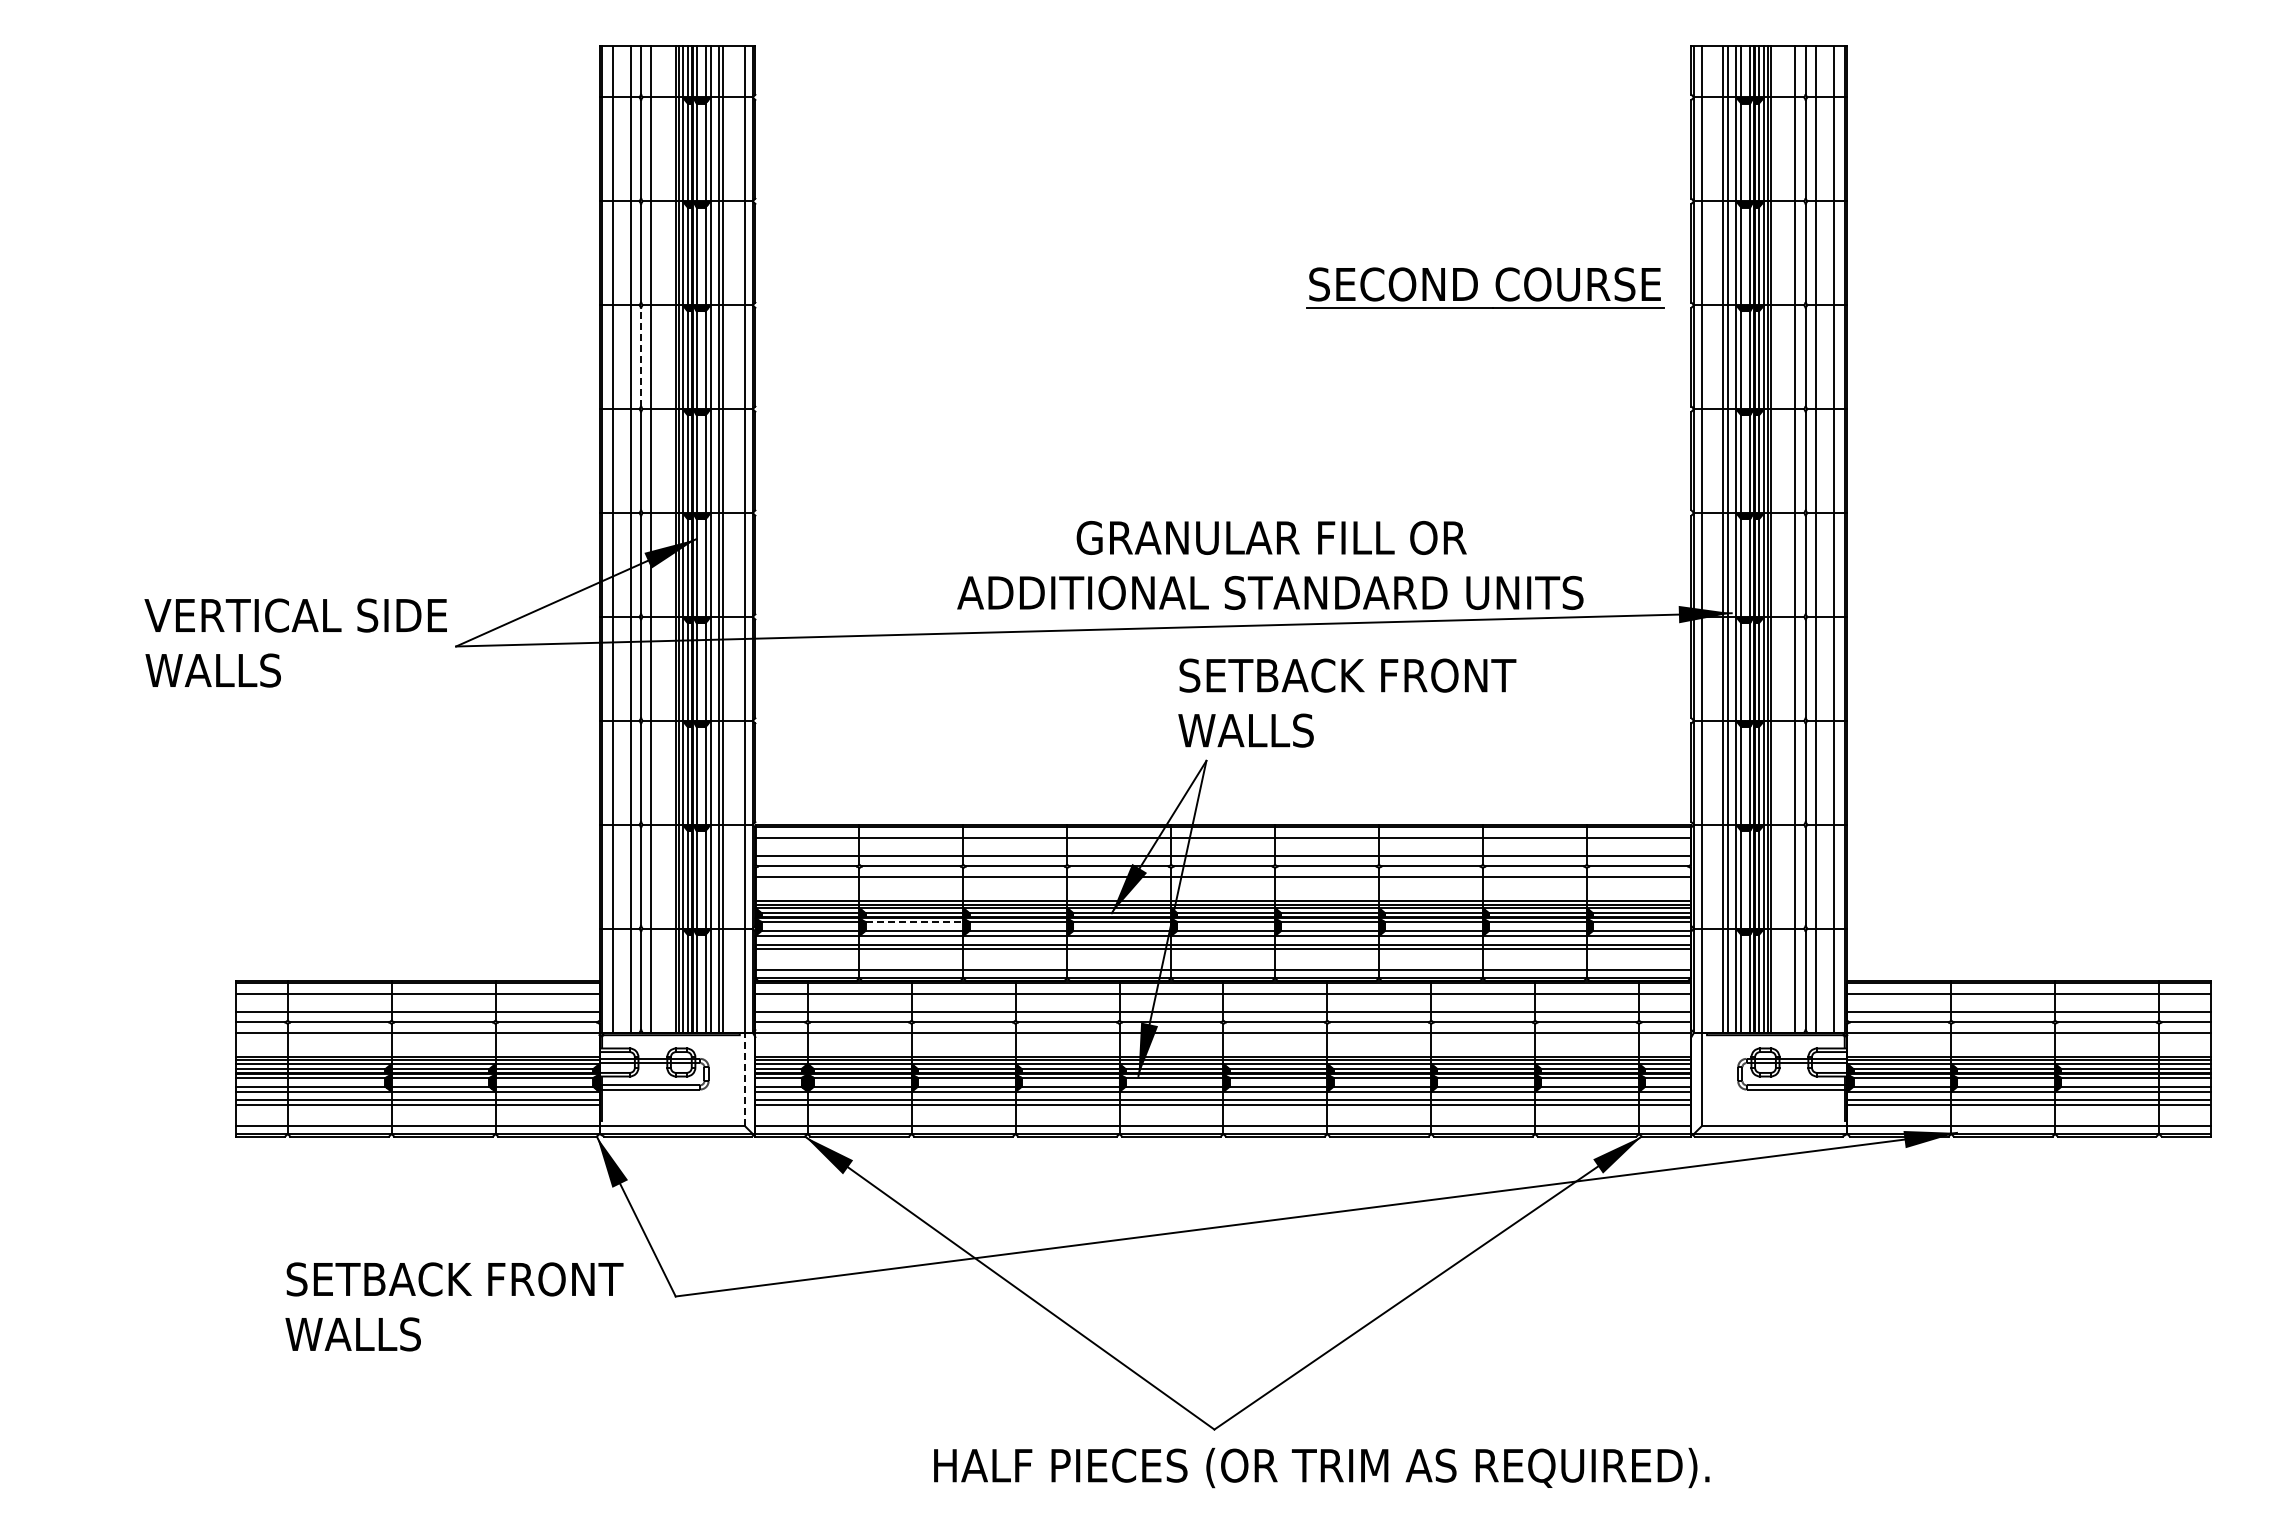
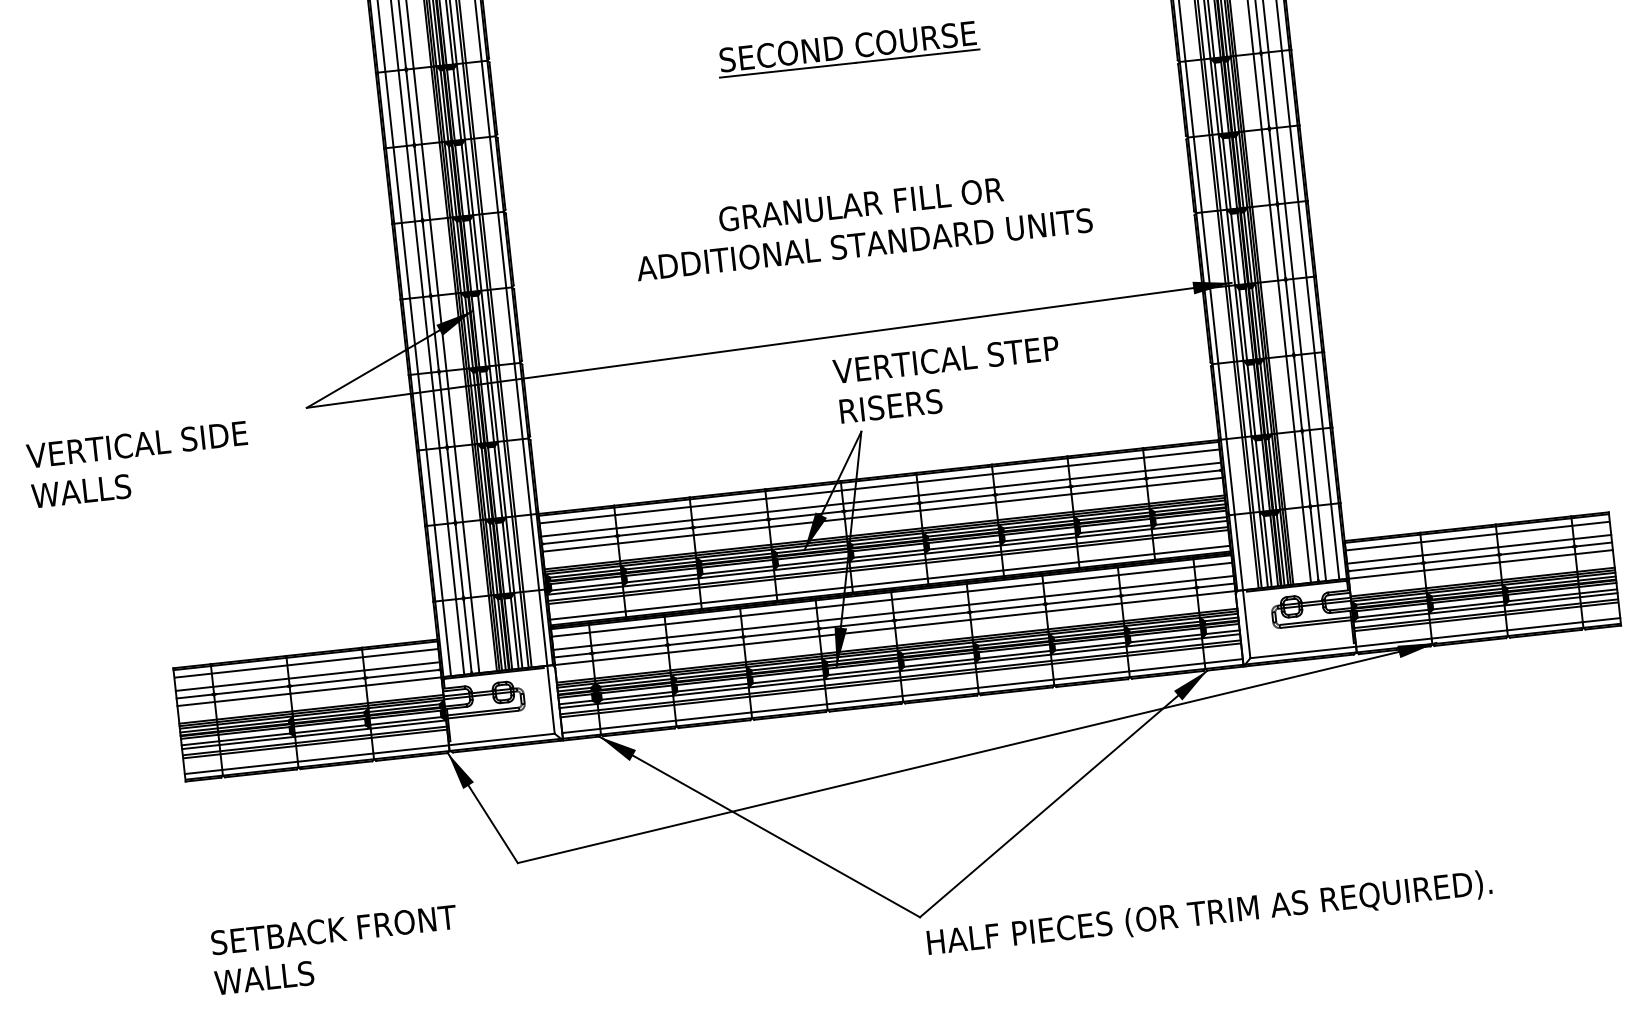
part: (1477, 287) -> (842, 49), moved
line: (641, 356) -> (418, 182), dashed -> solid
text: (1270, 565) -> (862, 224), moved
text: (295, 642) -> (138, 464), moved
text: (1346, 702) -> (958, 378), SETBACK FRONT WALLS -> VERTICAL STEP RISERS
line: (914, 922) -> (661, 572), dashed -> solid
line: (745, 1079) -> (551, 699), dashed -> solid
text: (454, 1306) -> (335, 949), moved
text: (1321, 1467) -> (1209, 913), moved

